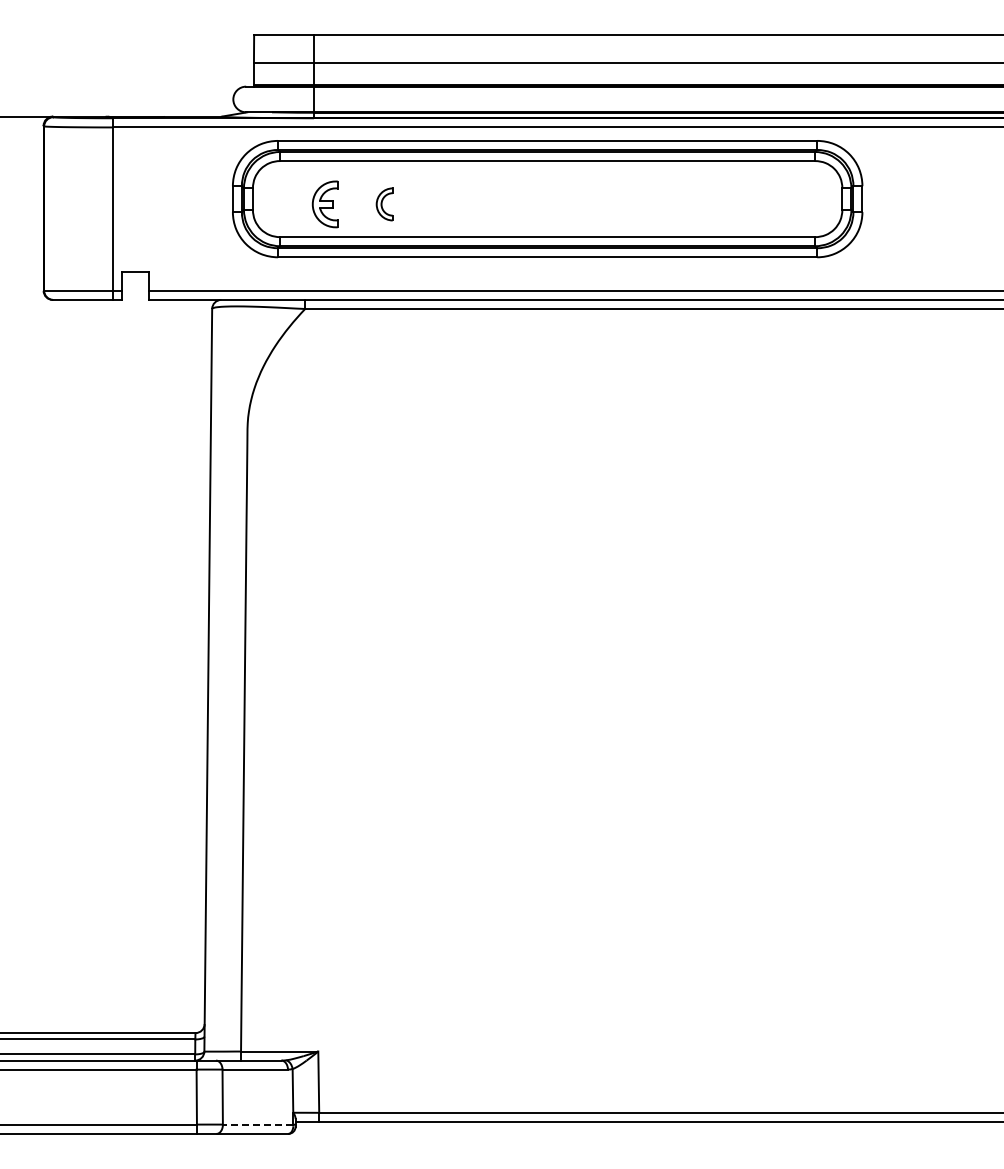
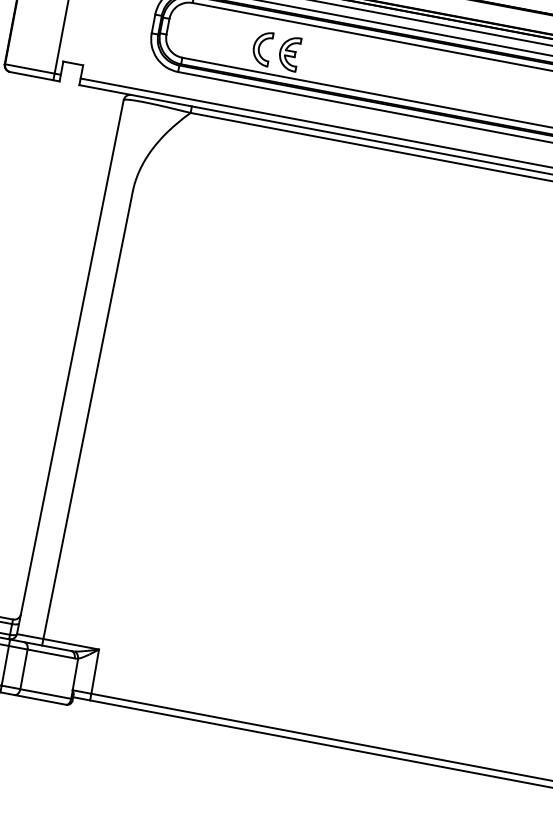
part: (324, 204) -> (288, 53), moved
part: (384, 204) -> (262, 48), size x1.43
line: (257, 1124) -> (45, 693), dashed -> solid

